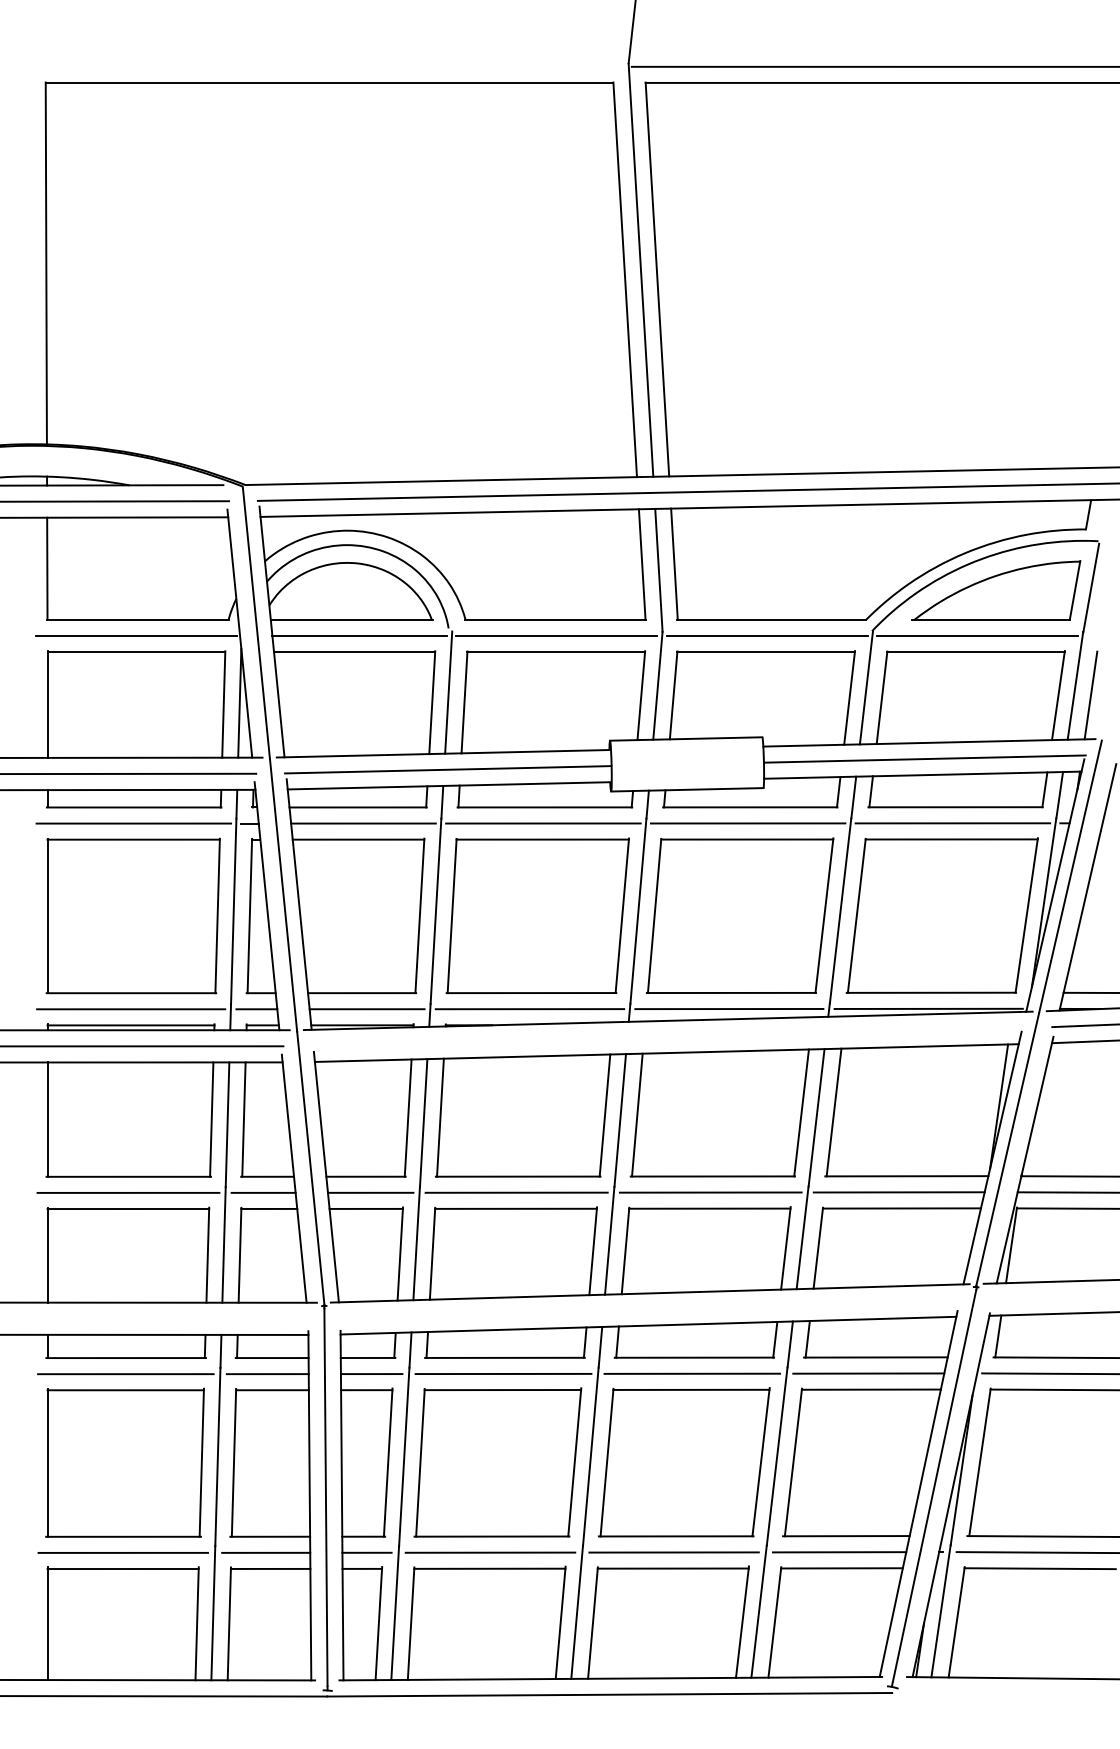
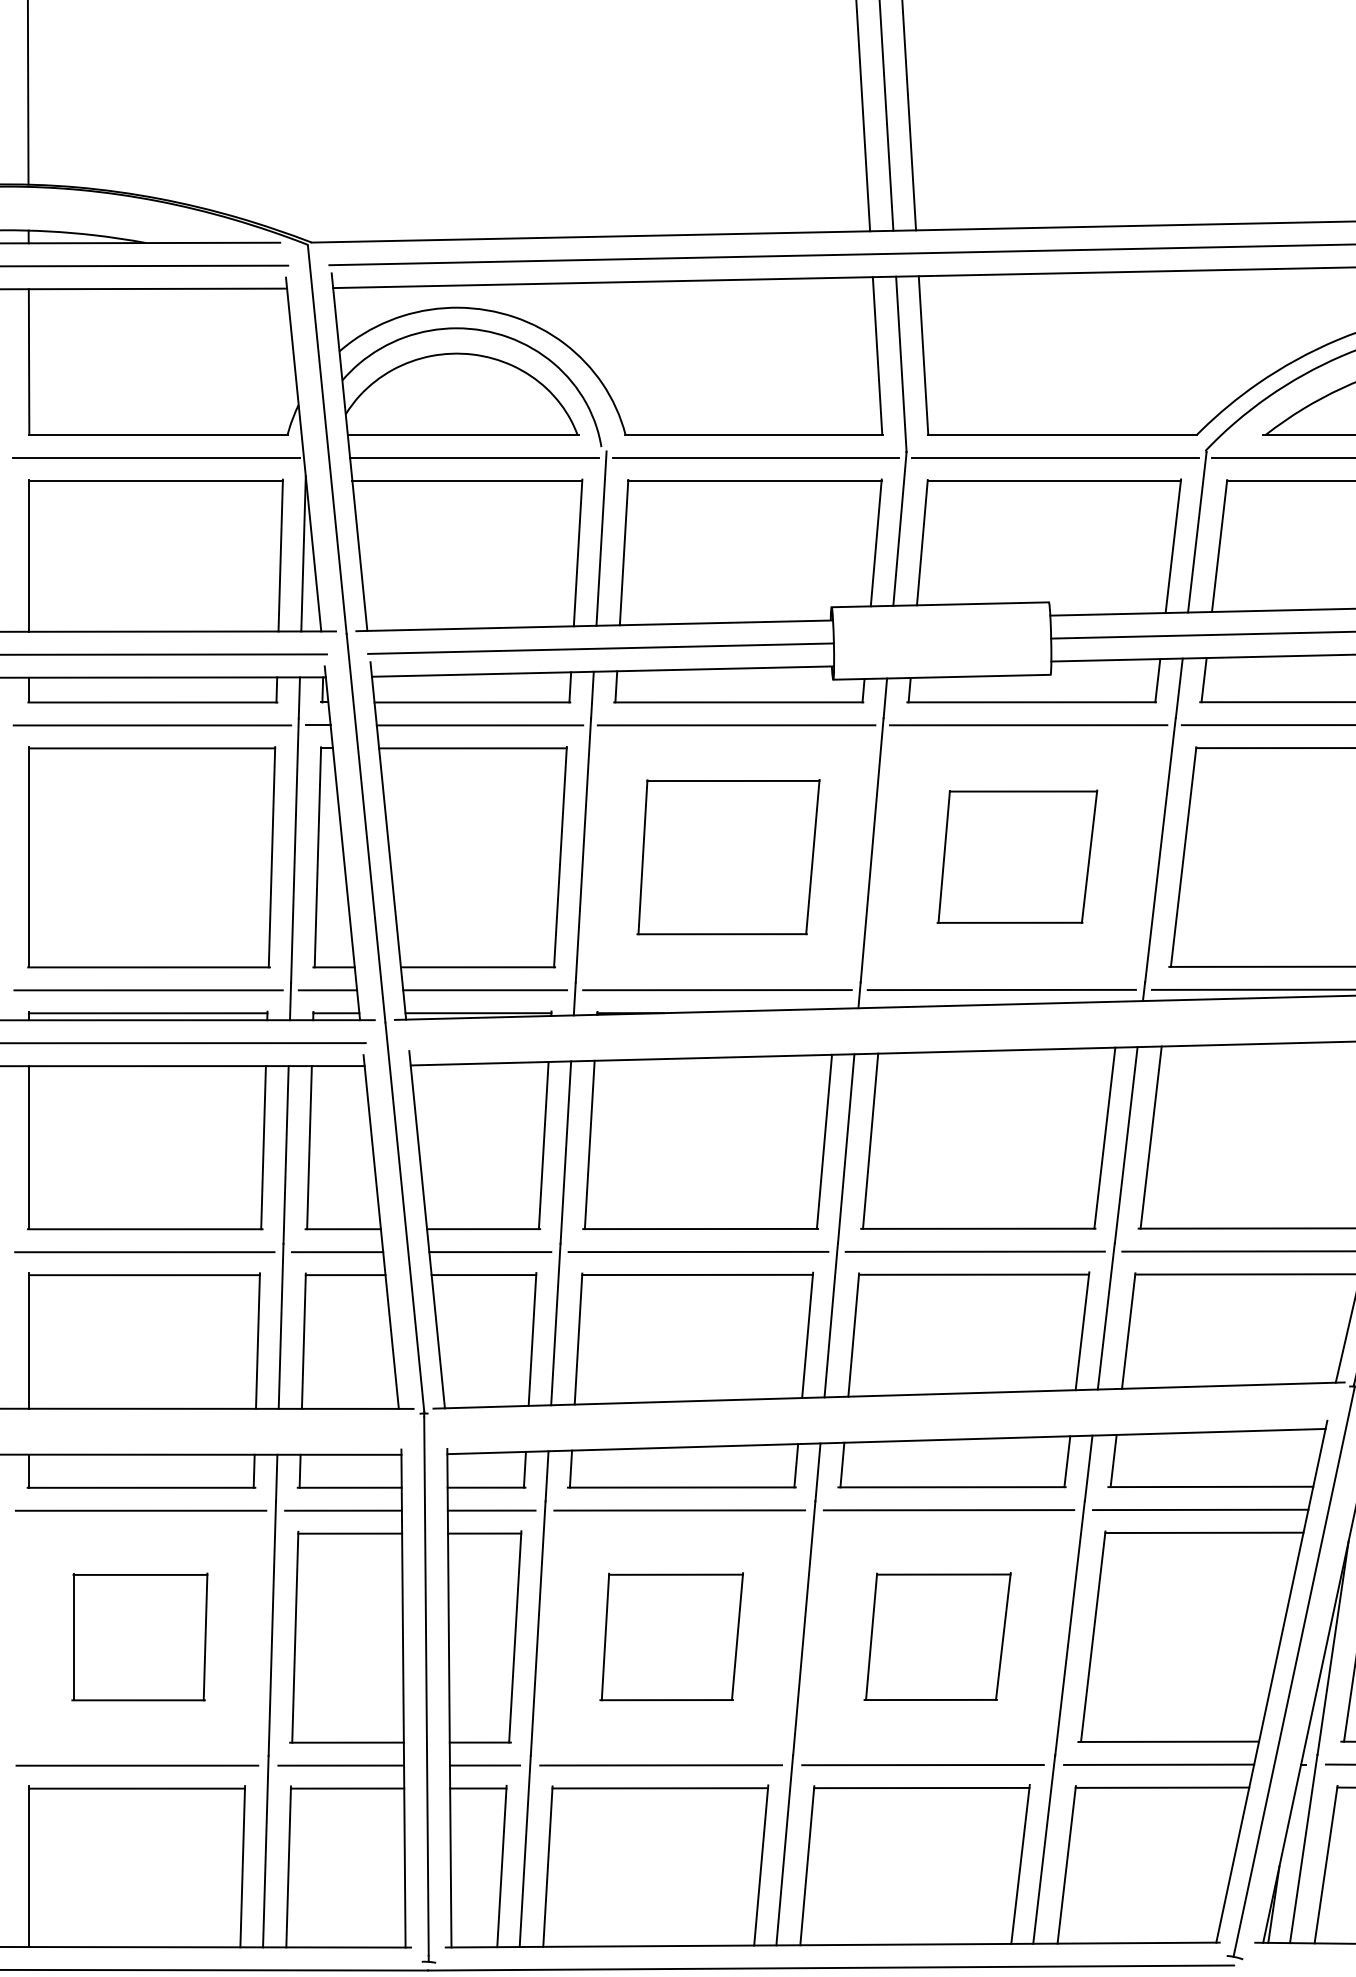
part: (537, 915) -> (728, 856), size x0.7
part: (740, 915) -> (1017, 856), size x0.6
part: (124, 1462) -> (139, 1636), size x0.6
part: (497, 1462) -> (671, 1636), size x0.6
part: (684, 1462) -> (937, 1636), size x0.6

